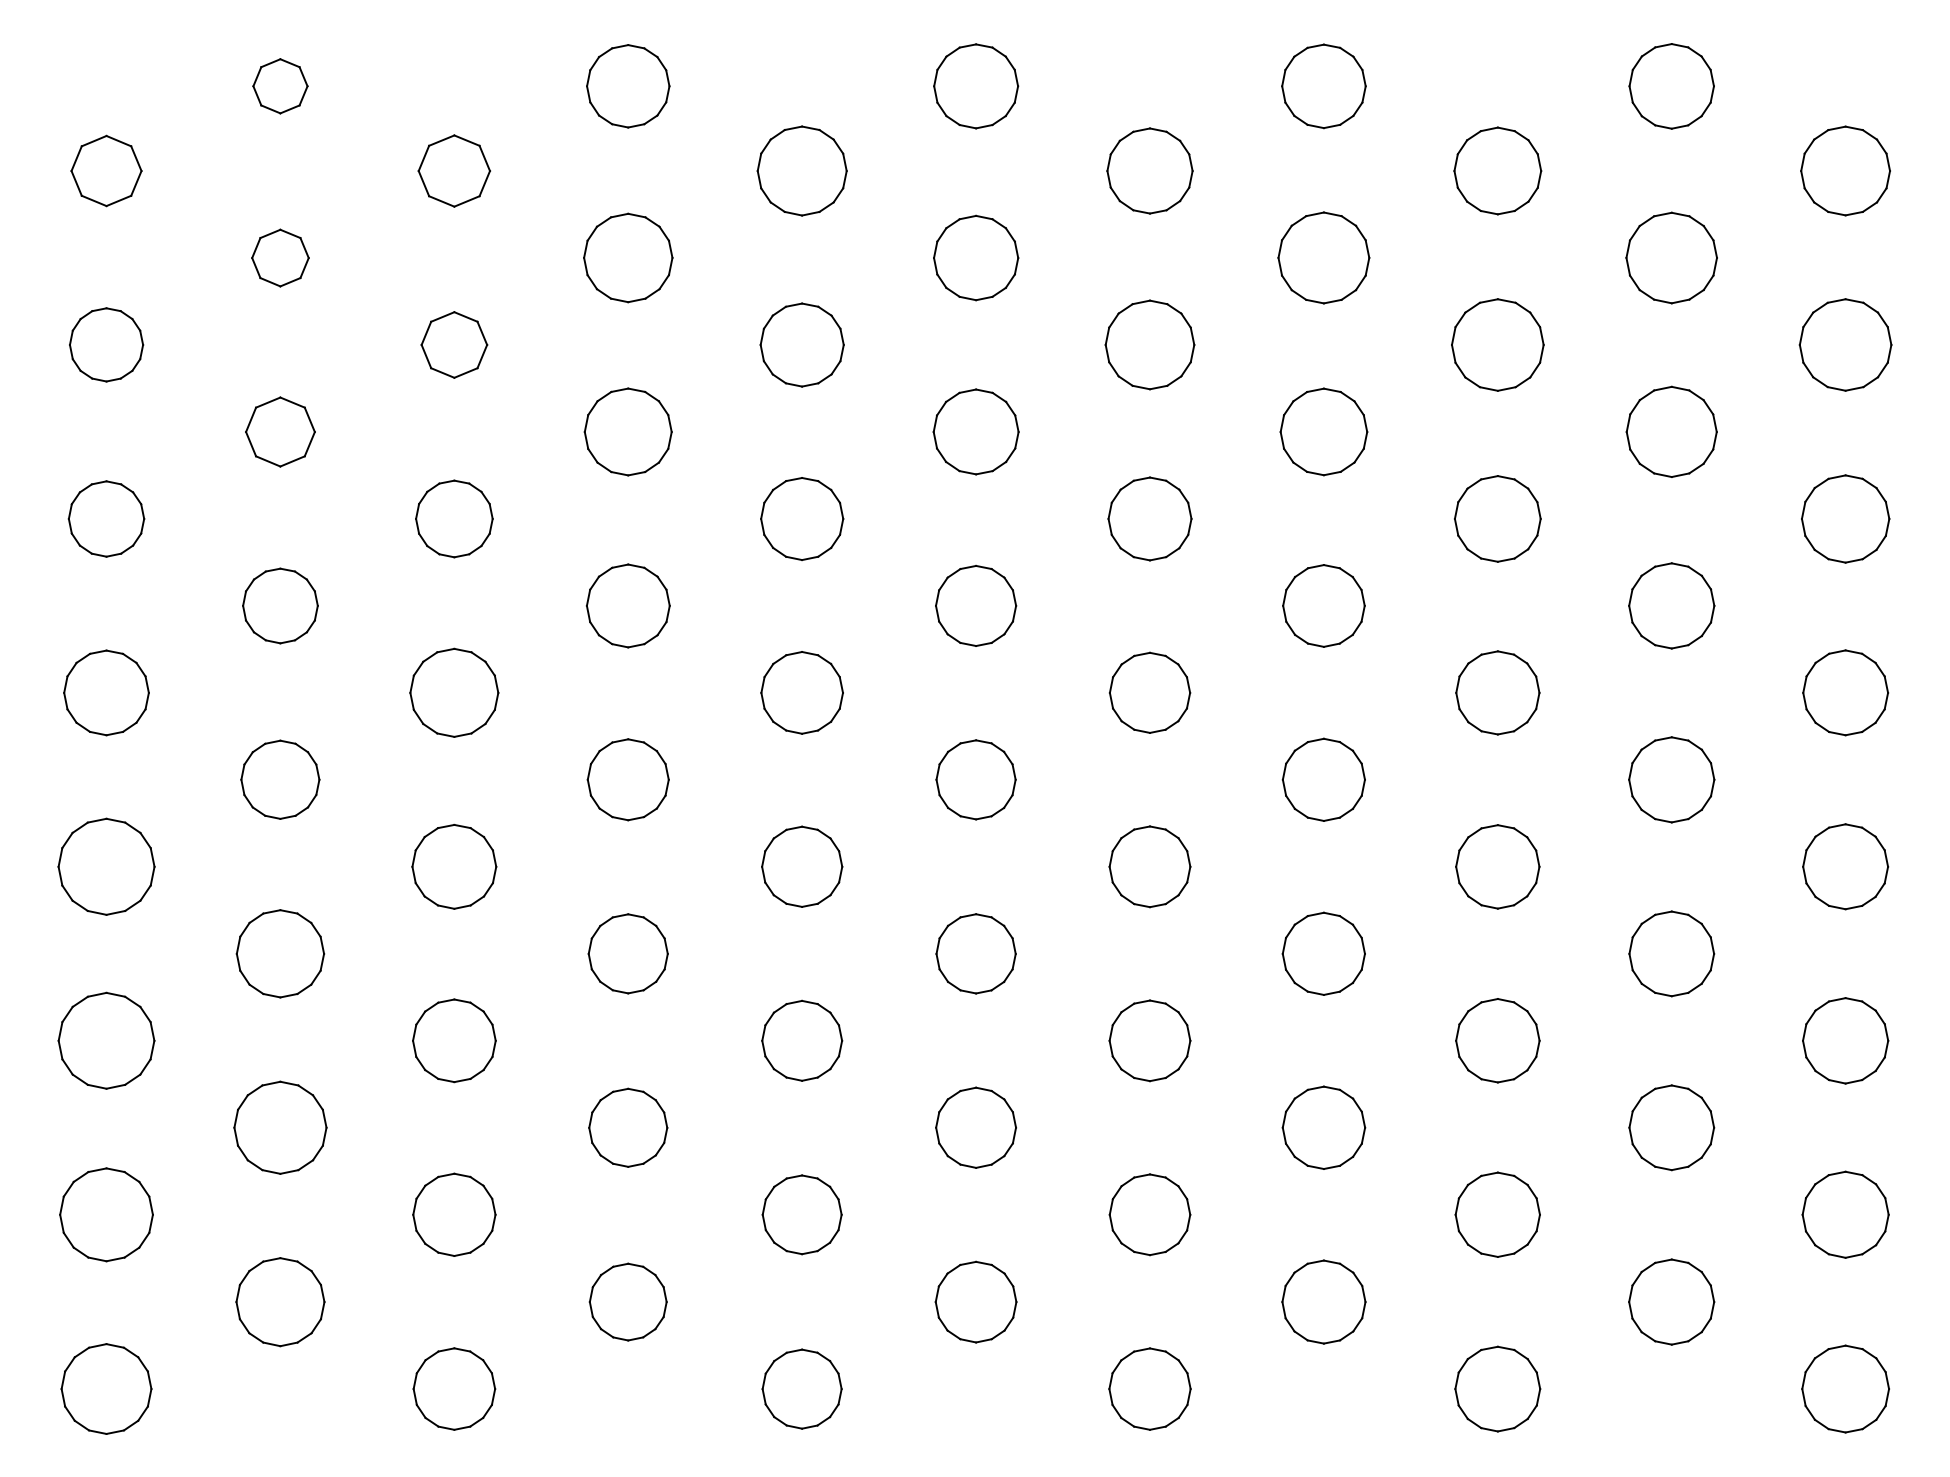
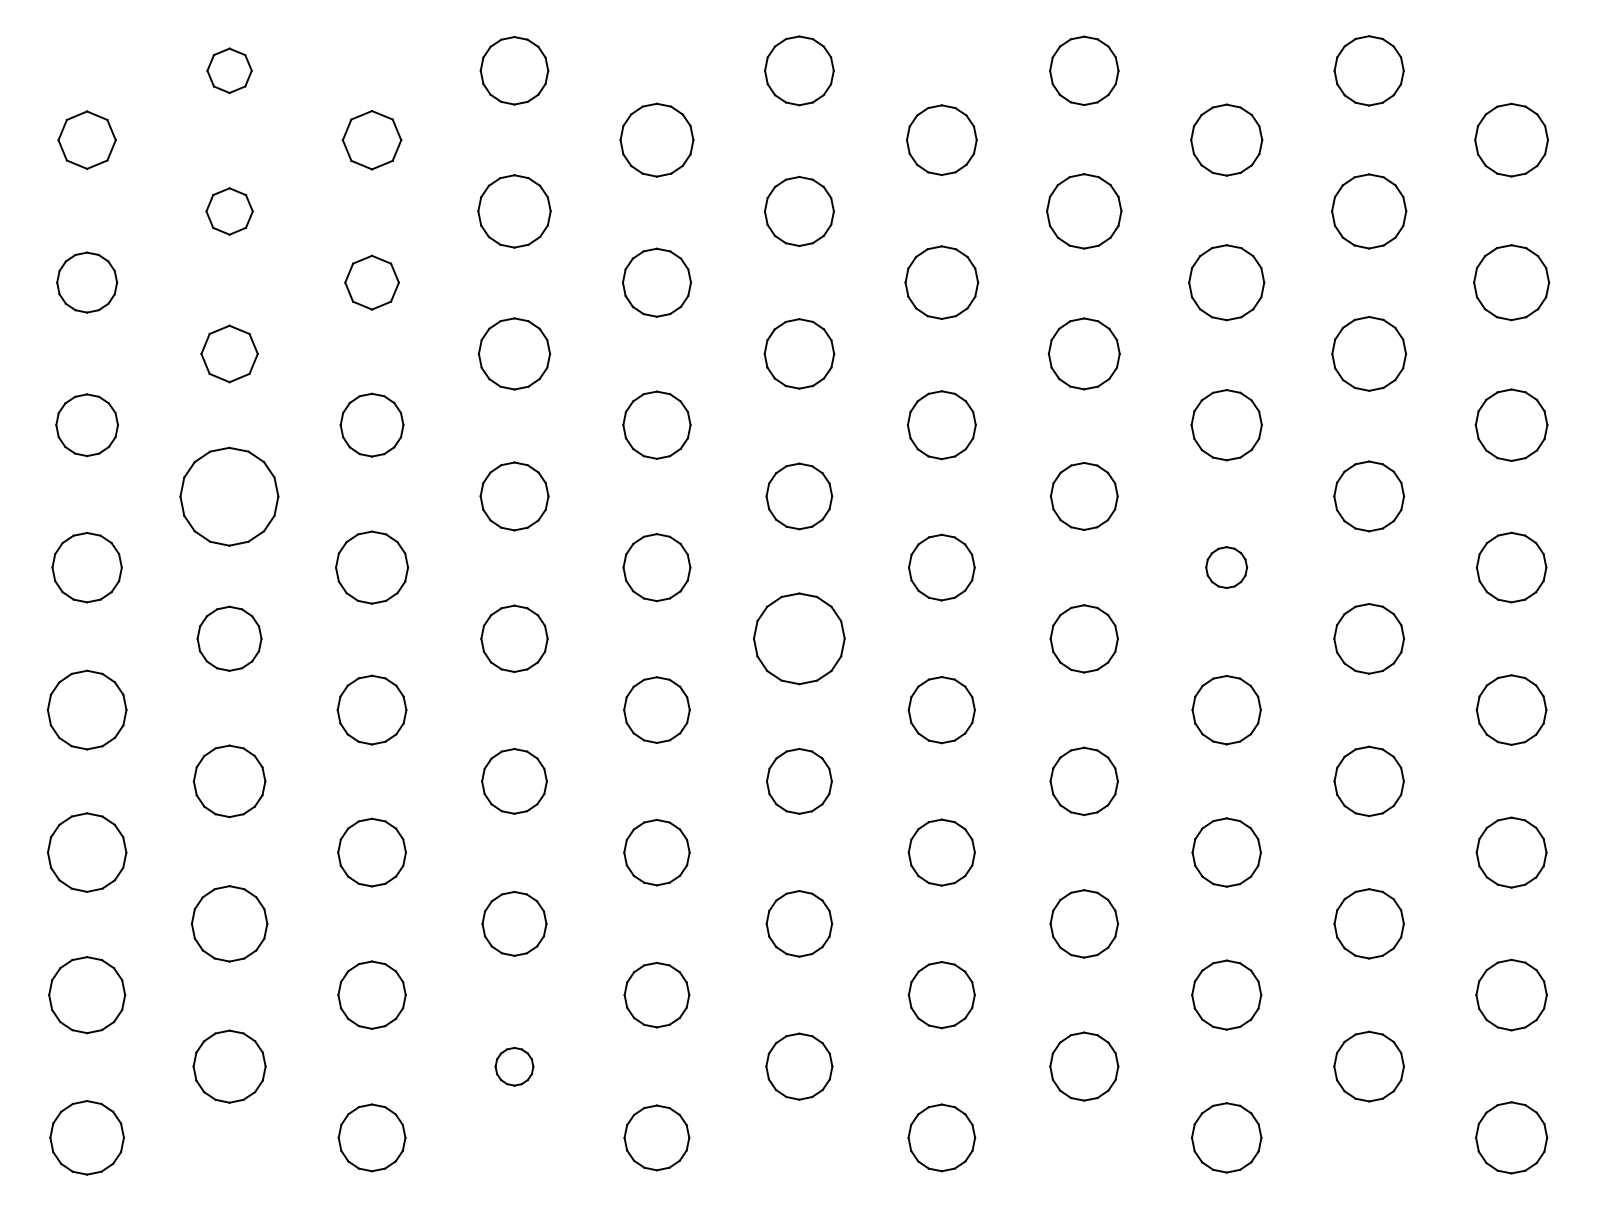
part: (280, 604) -> (229, 495), size x1.6
part: (1497, 692) -> (1226, 567), size x0.6
part: (976, 779) -> (799, 638), size x1.4
part: (628, 1301) -> (514, 1066), size x0.6

